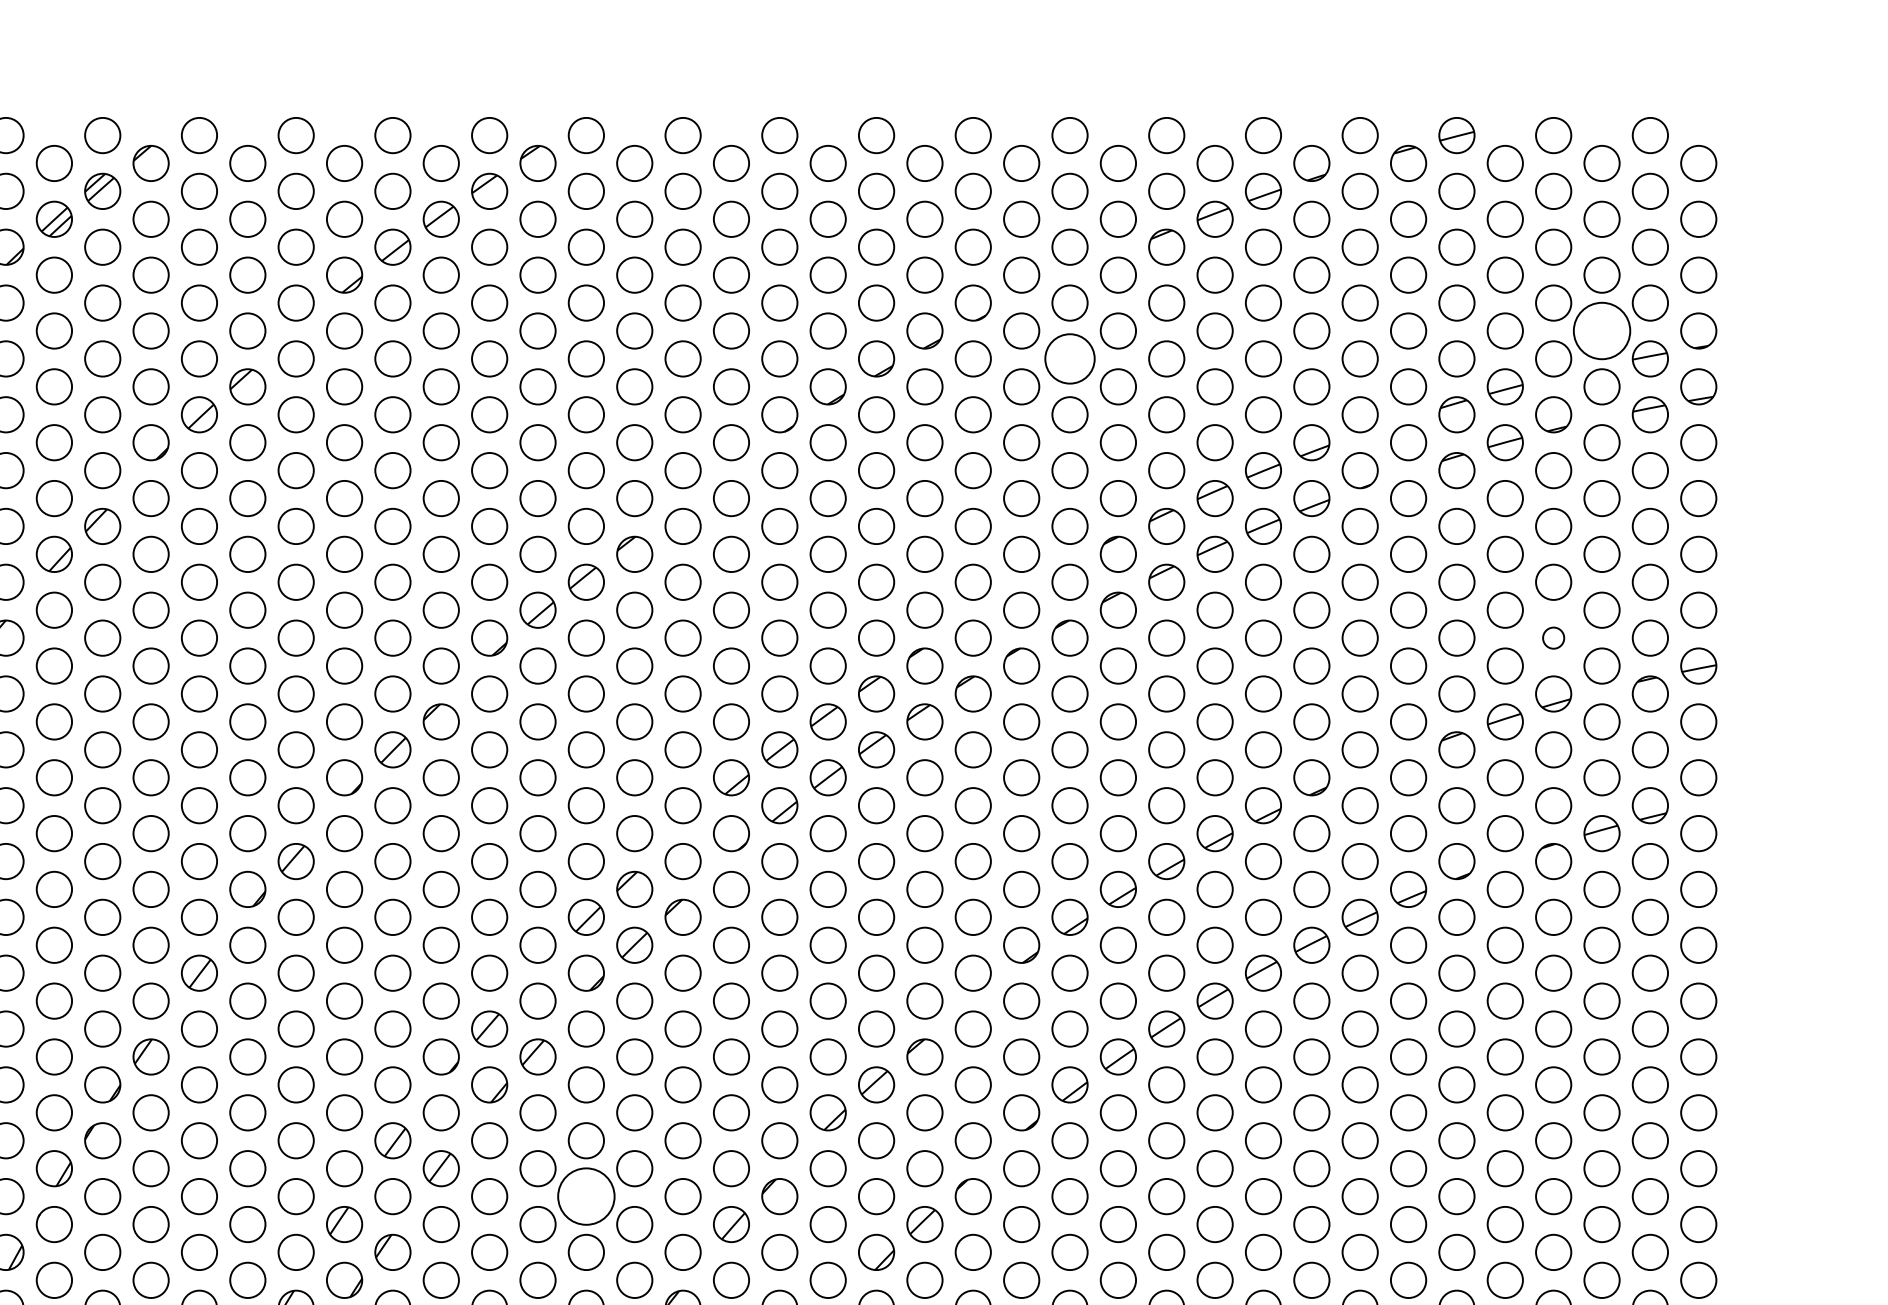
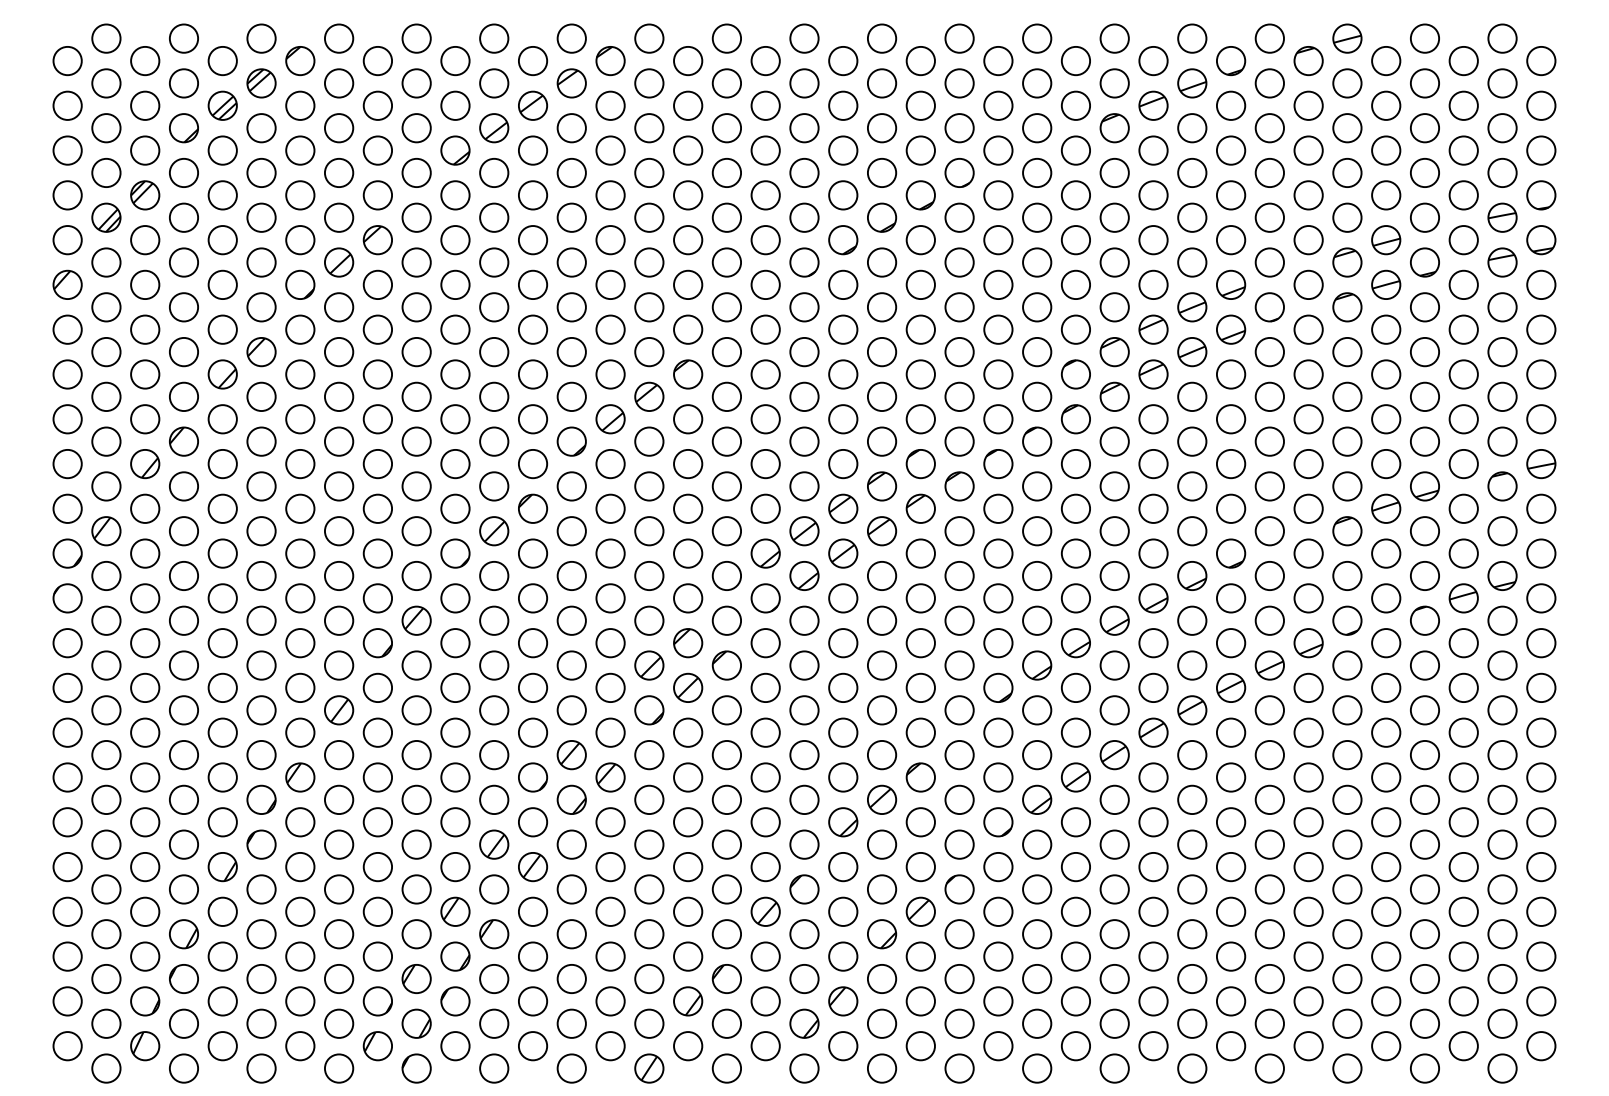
circle: (1601, 331) -> (1463, 195), size x0.62
circle: (1070, 358) -> (1037, 217), size x0.71
circle: (1553, 637) -> (1424, 441), size x1.67
circle: (586, 1196) -> (649, 889), size x0.62

